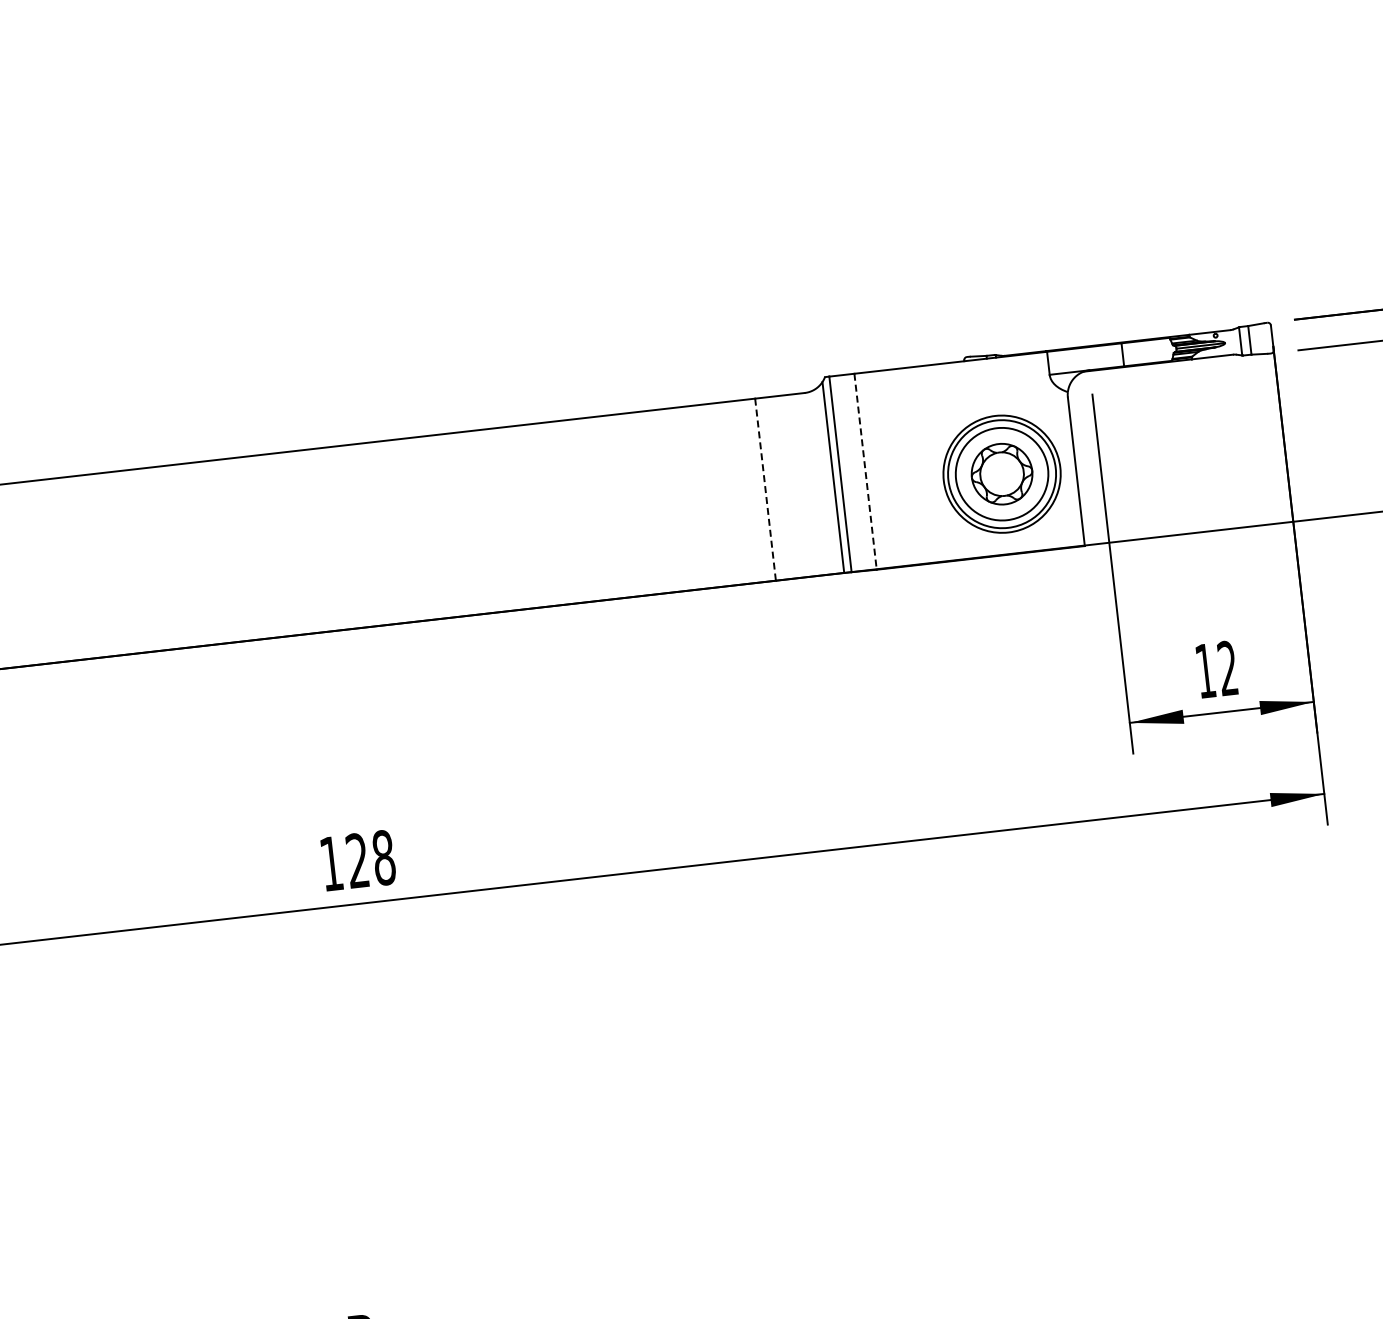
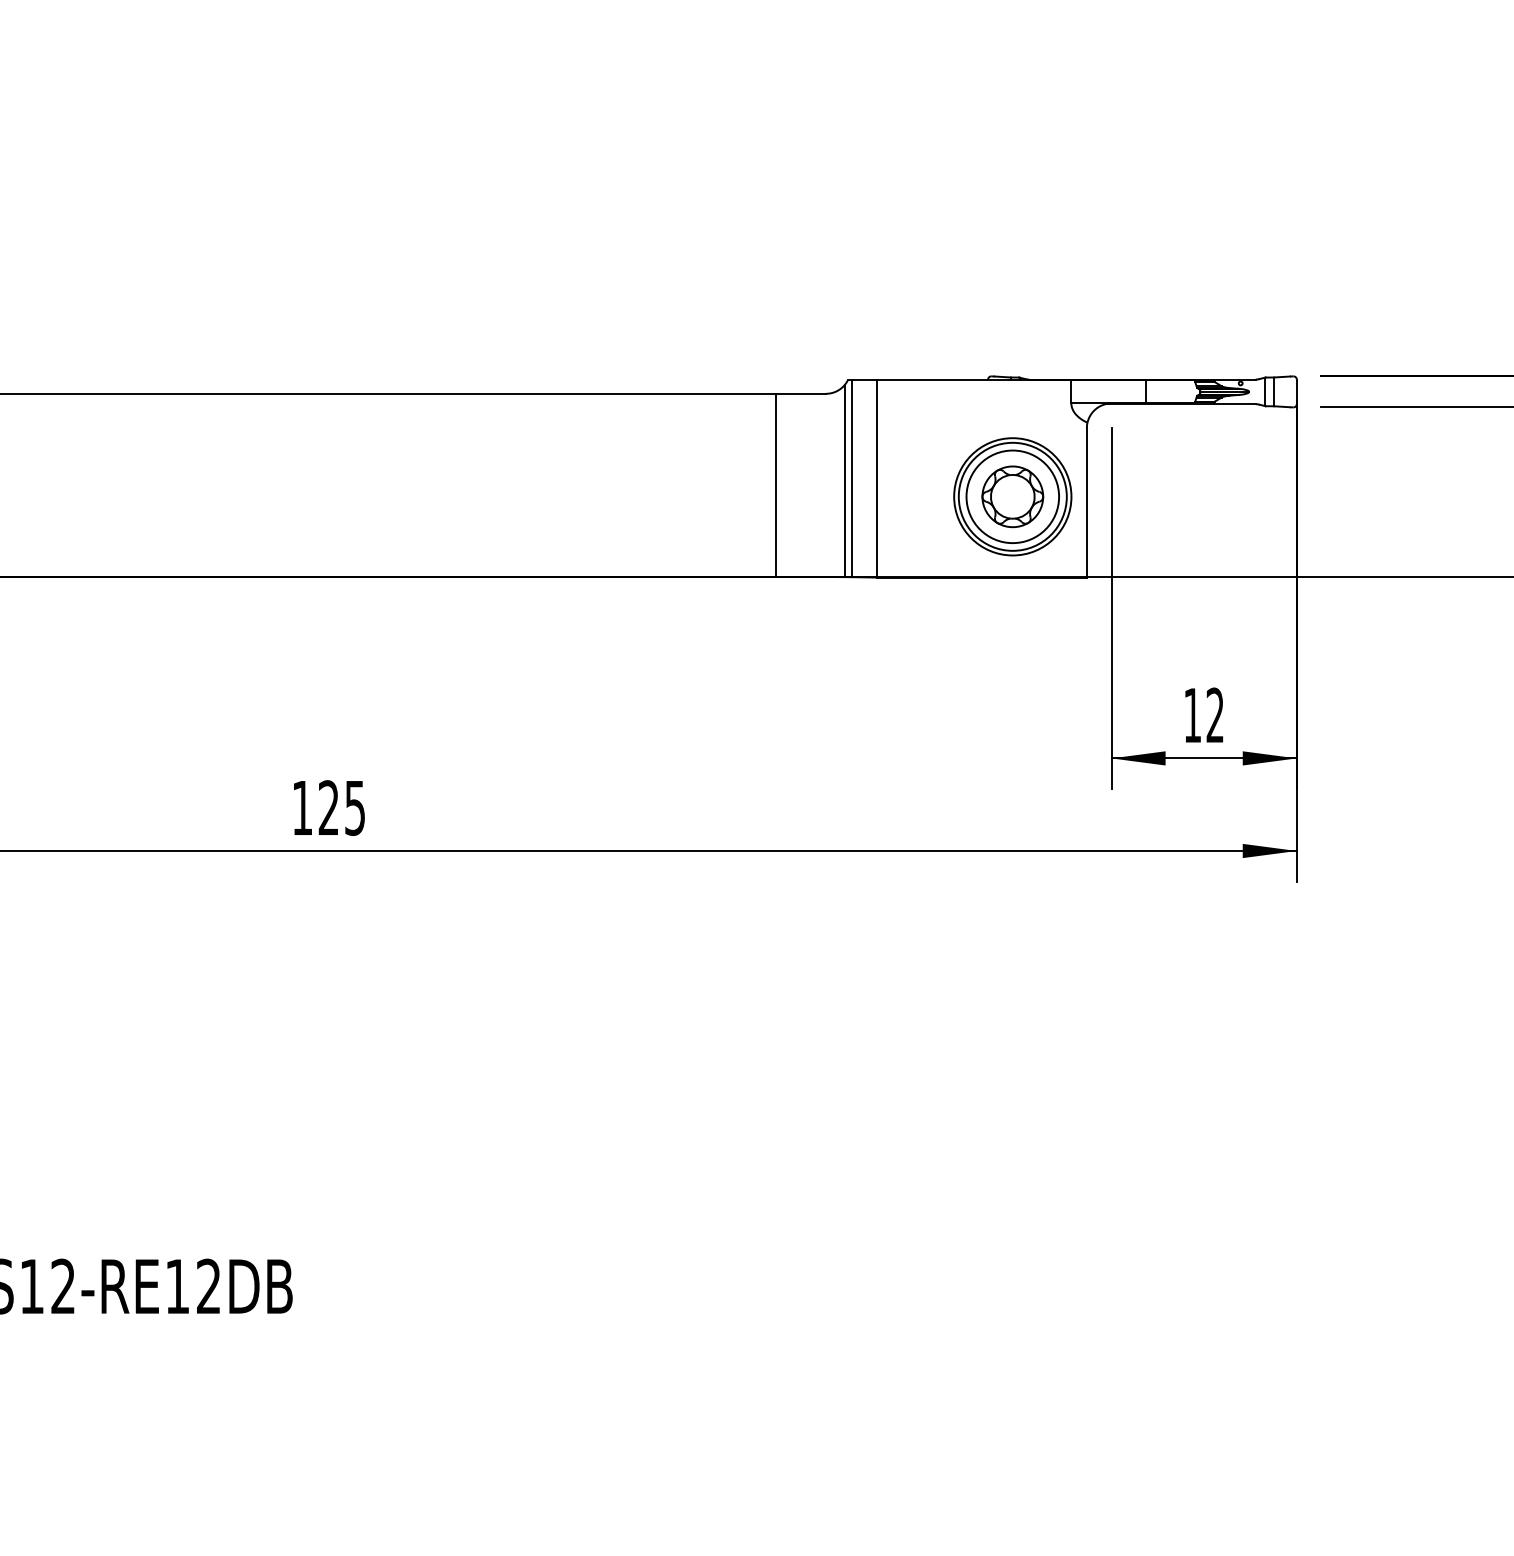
line: (865, 471) -> (877, 478), dashed -> solid
line: (766, 489) -> (776, 485), dashed -> solid
text: (384, 857) -> (355, 807), 128 -> 125

